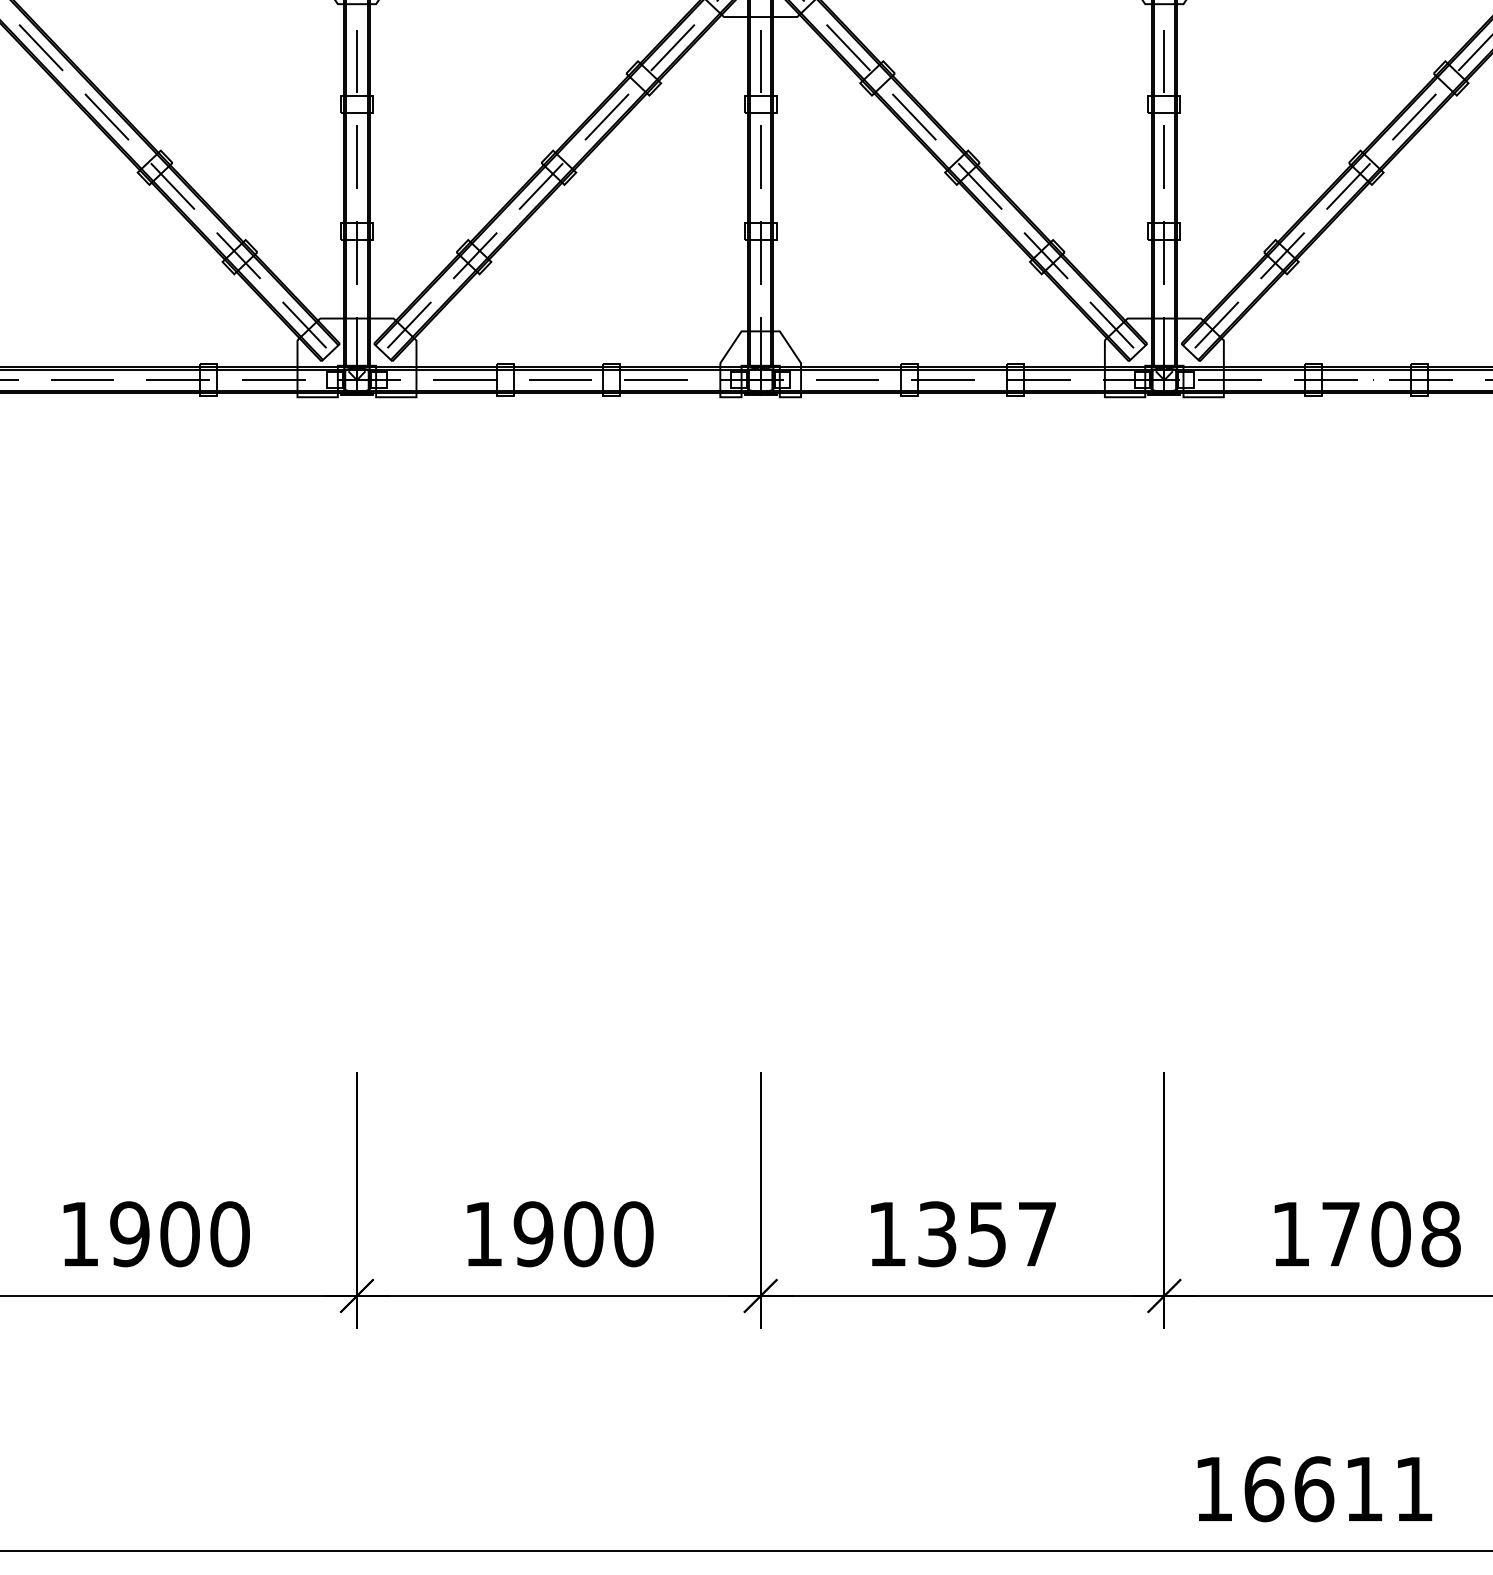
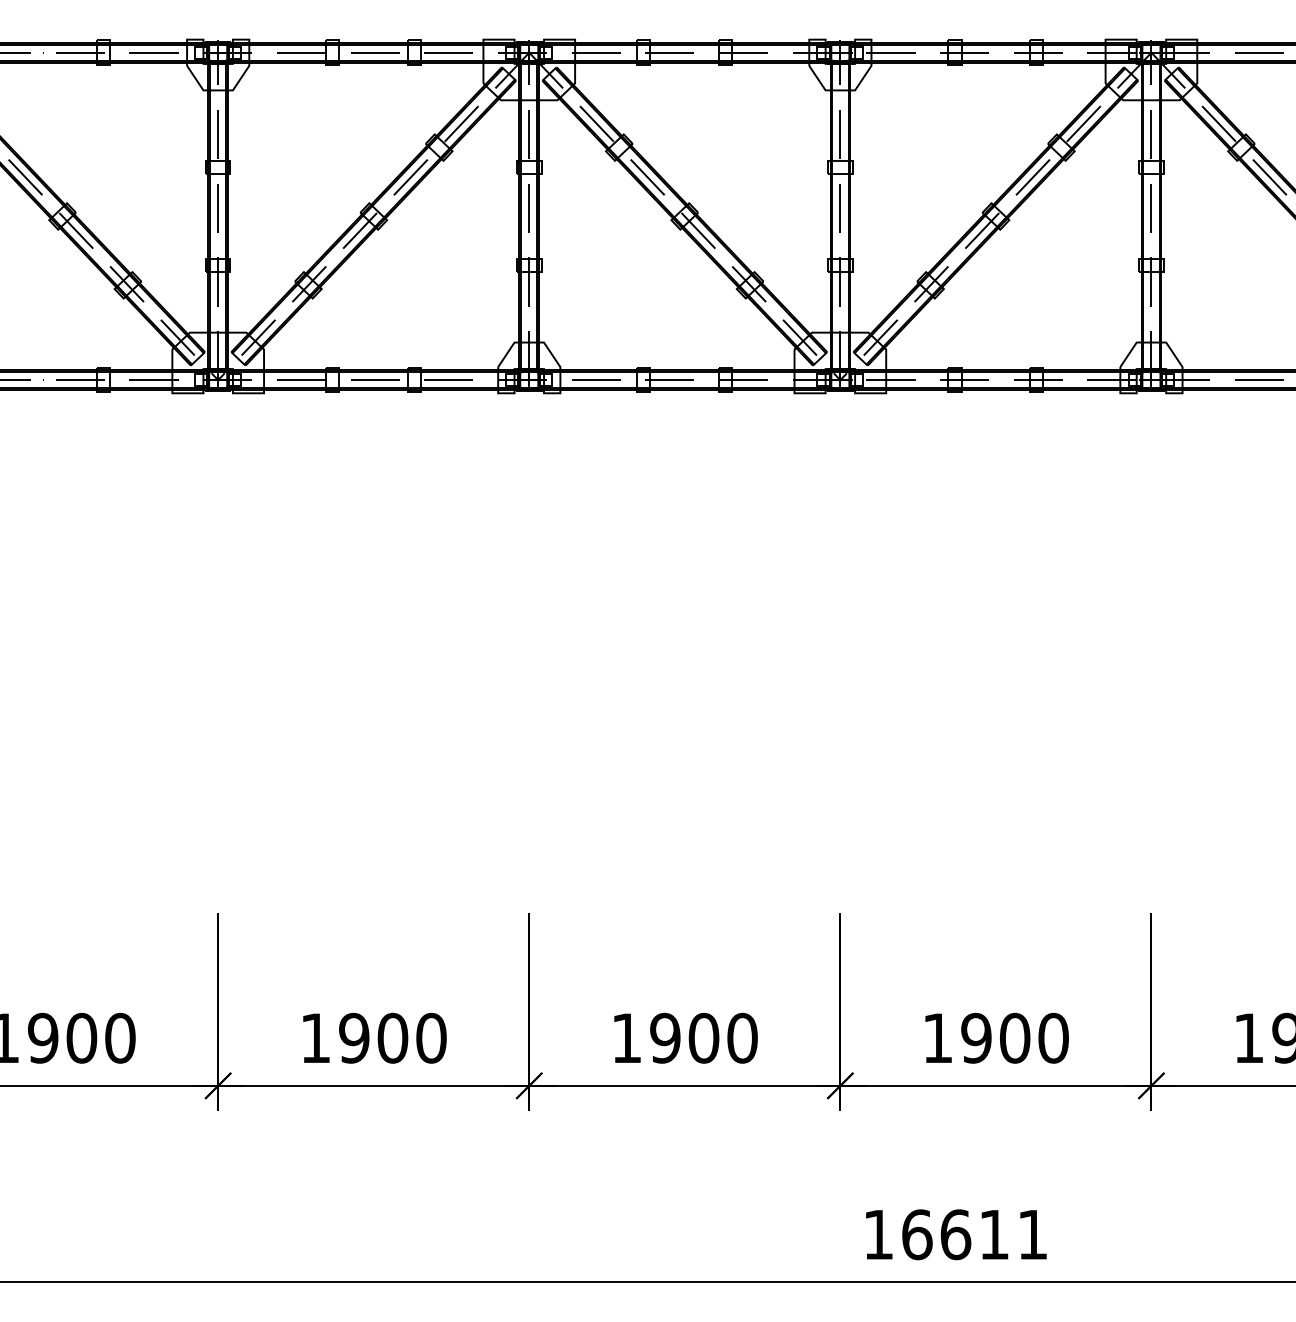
text: (986, 1233) -> (703, 1037), 1357 -> 1900
text: (1390, 1233) -> (1014, 1037), 1708 -> 1900

